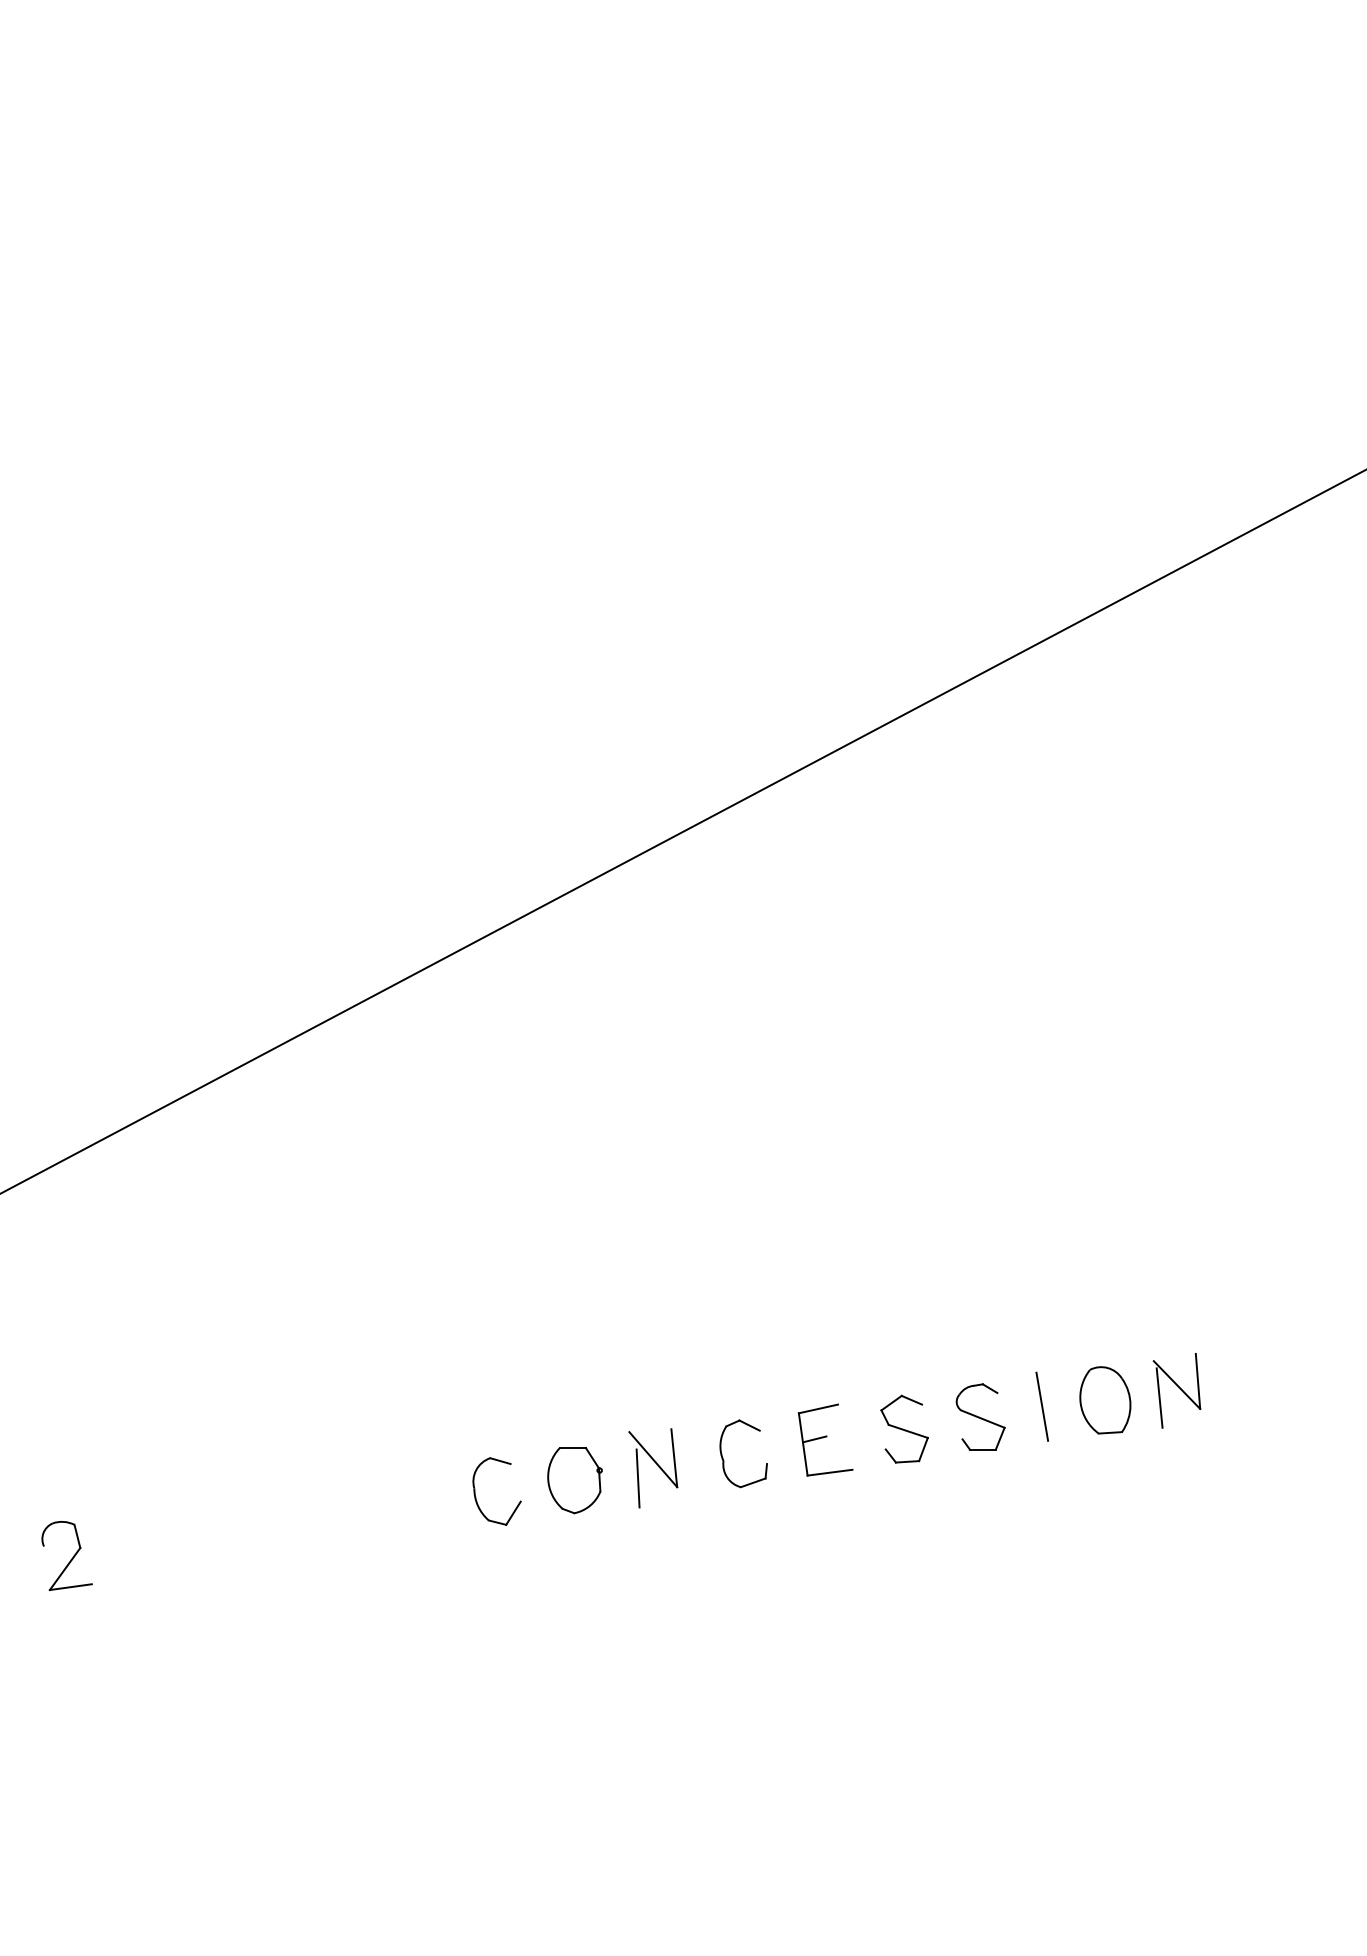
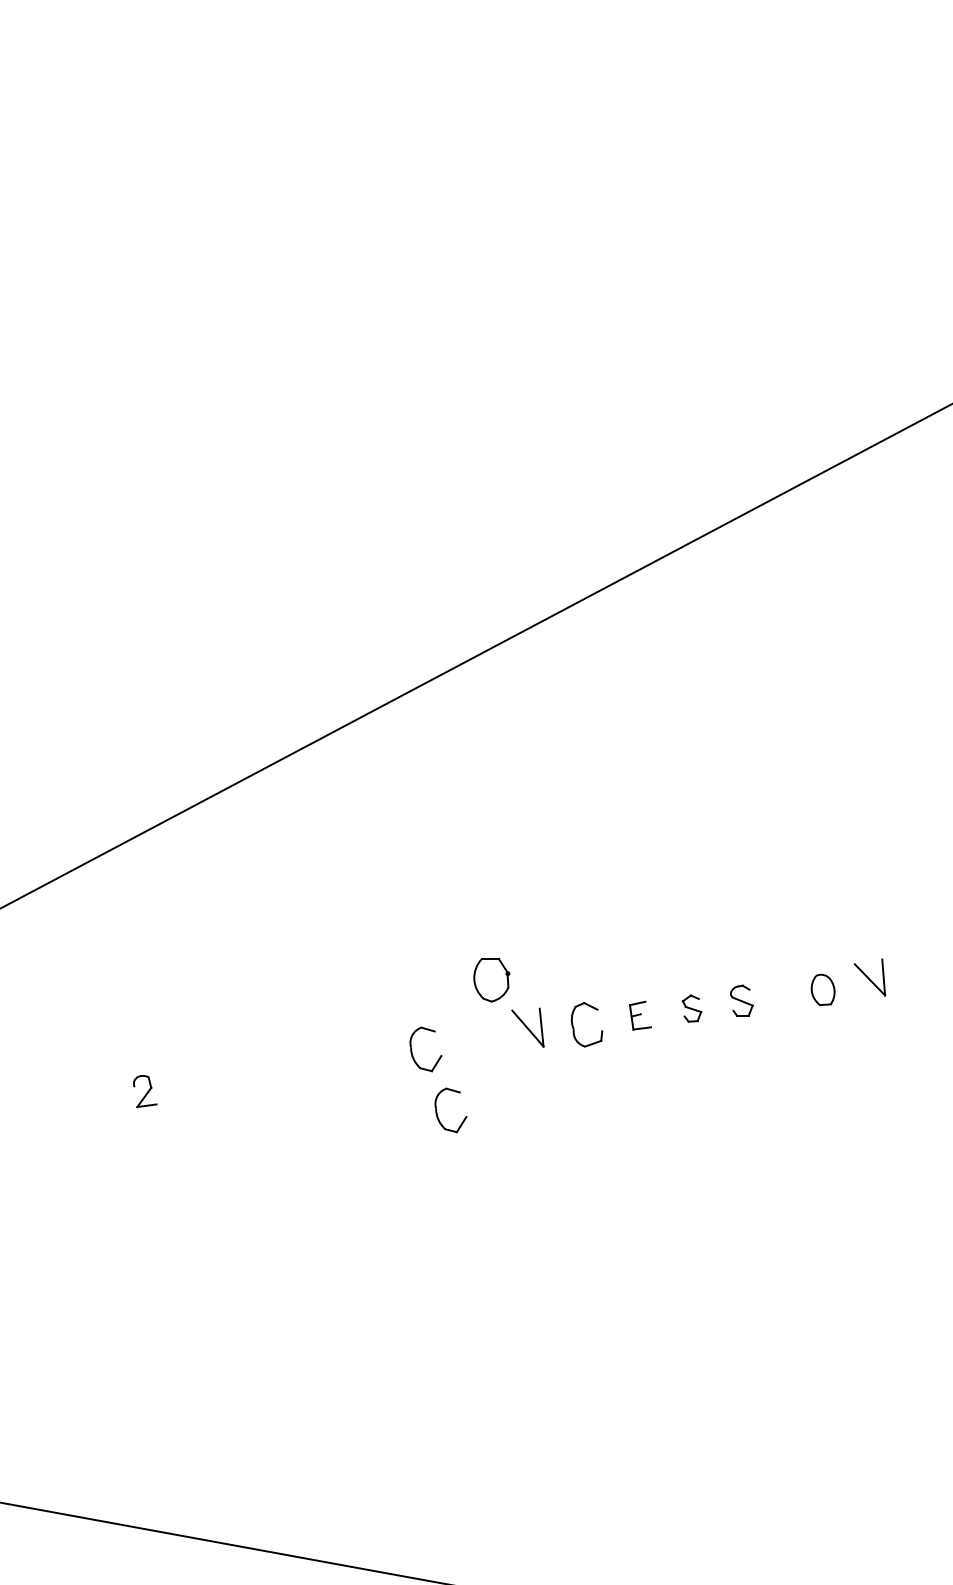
line: (1159, 1396) -> (858, 987), removed
part: (1104, 1399) -> (822, 989), size x0.7
line: (1041, 1405) -> (781, 993), removed
part: (980, 1416) -> (741, 1000), size x0.7
part: (903, 1428) -> (691, 1008), size x0.6
part: (825, 1439) -> (640, 1015), size x0.6
line: (637, 1477) -> (517, 1040), removed
part: (574, 1480) -> (491, 980), moved
part: (67, 1555) -> (145, 1091), size x0.7
part: (514, 1586) -> (437, 1111), added

